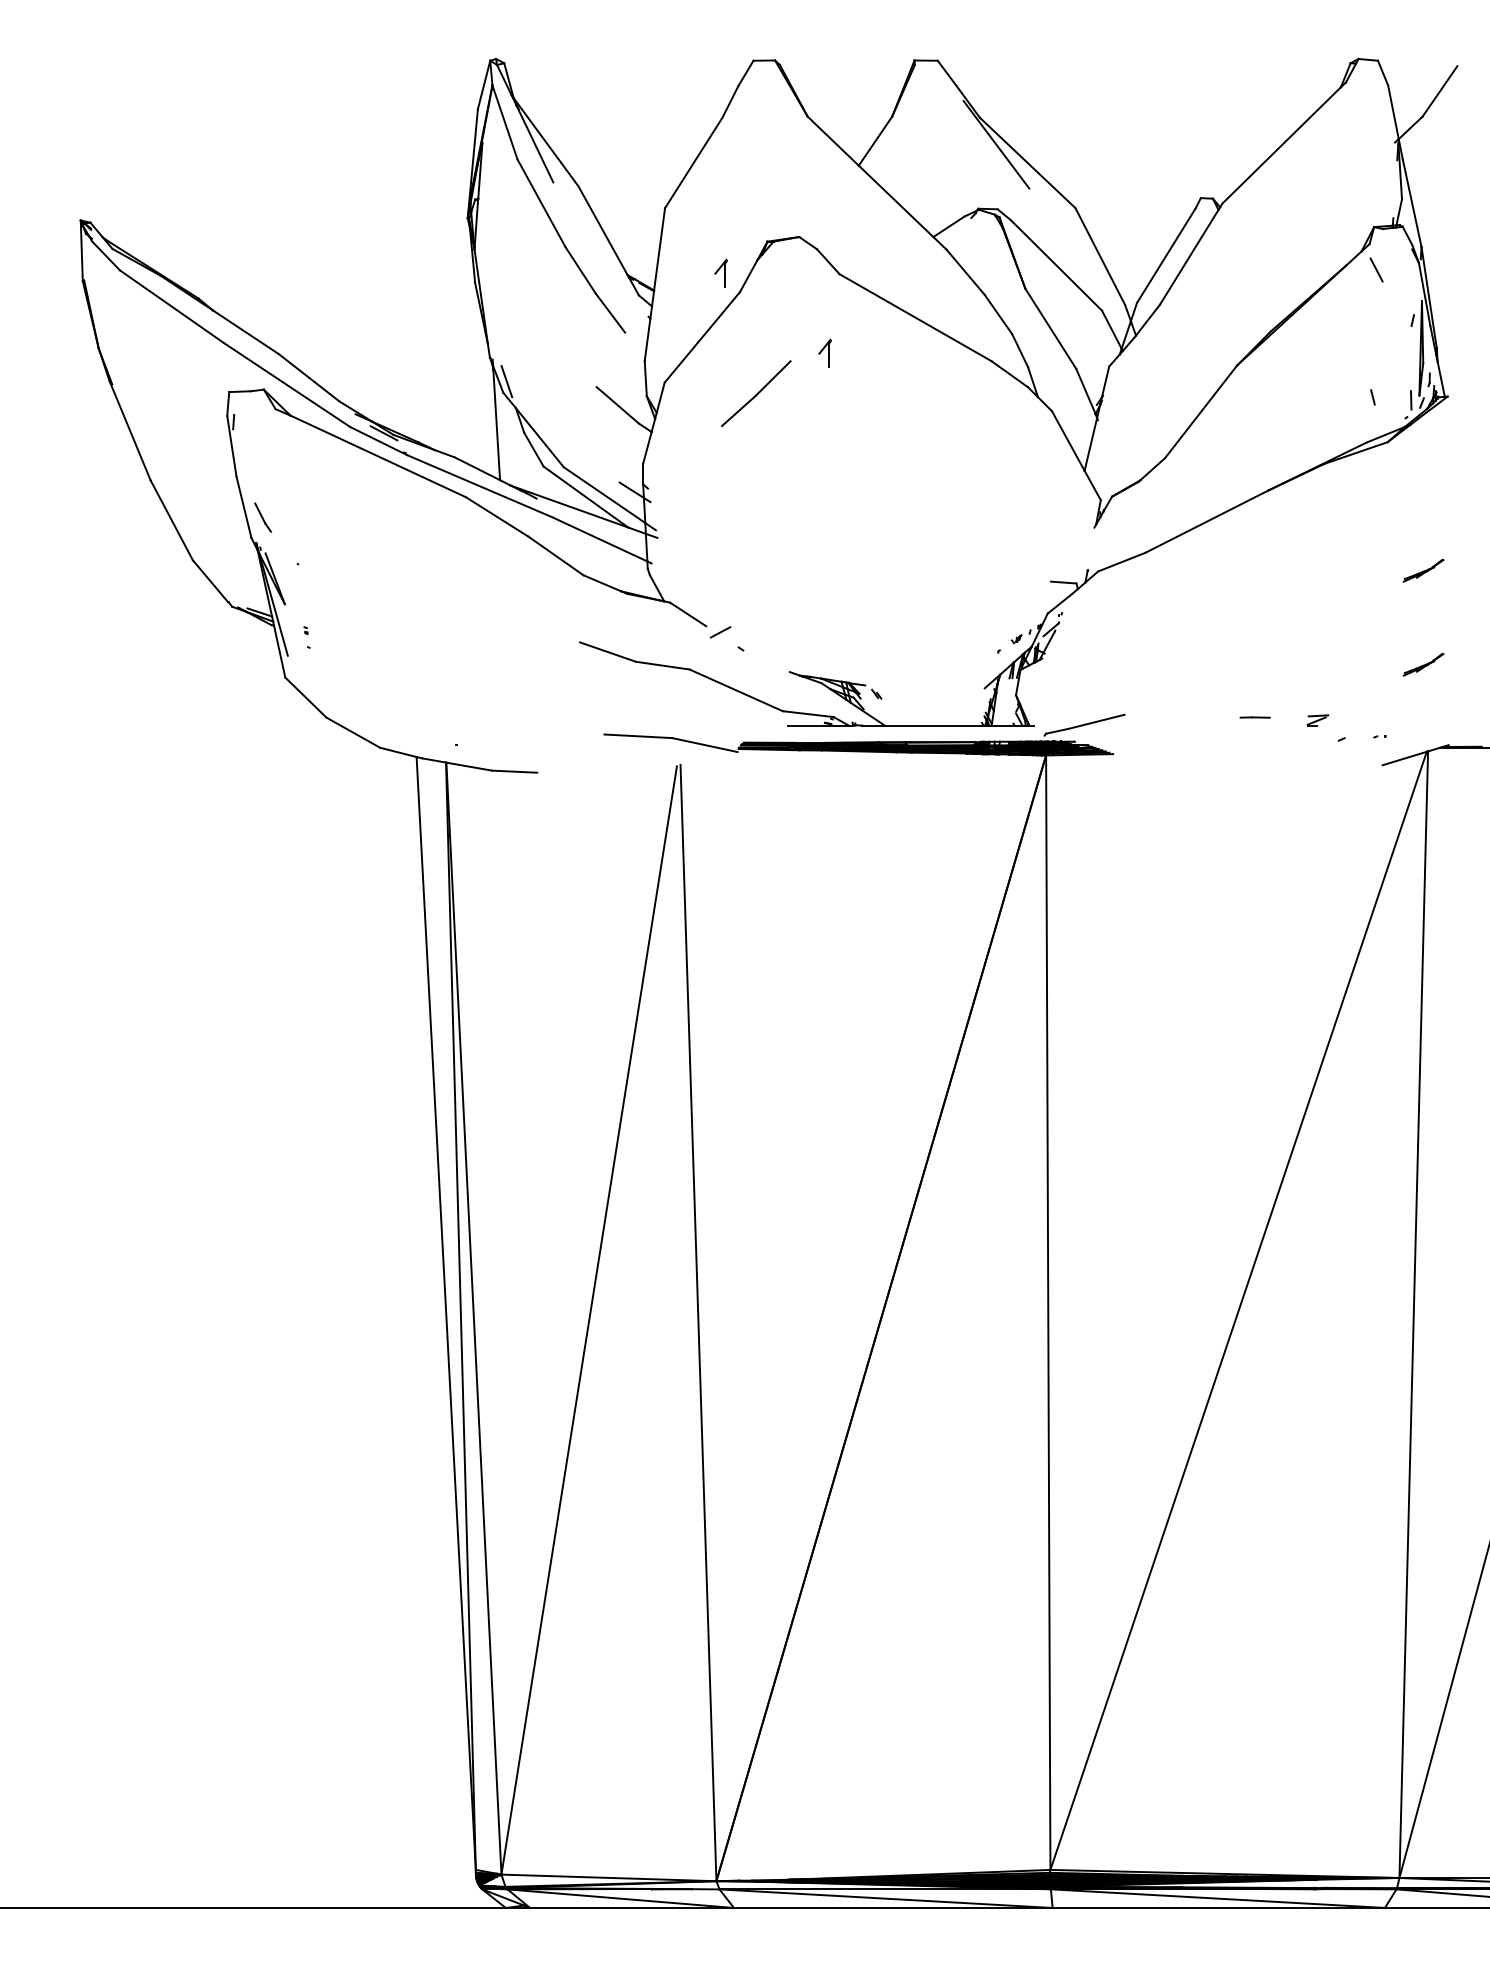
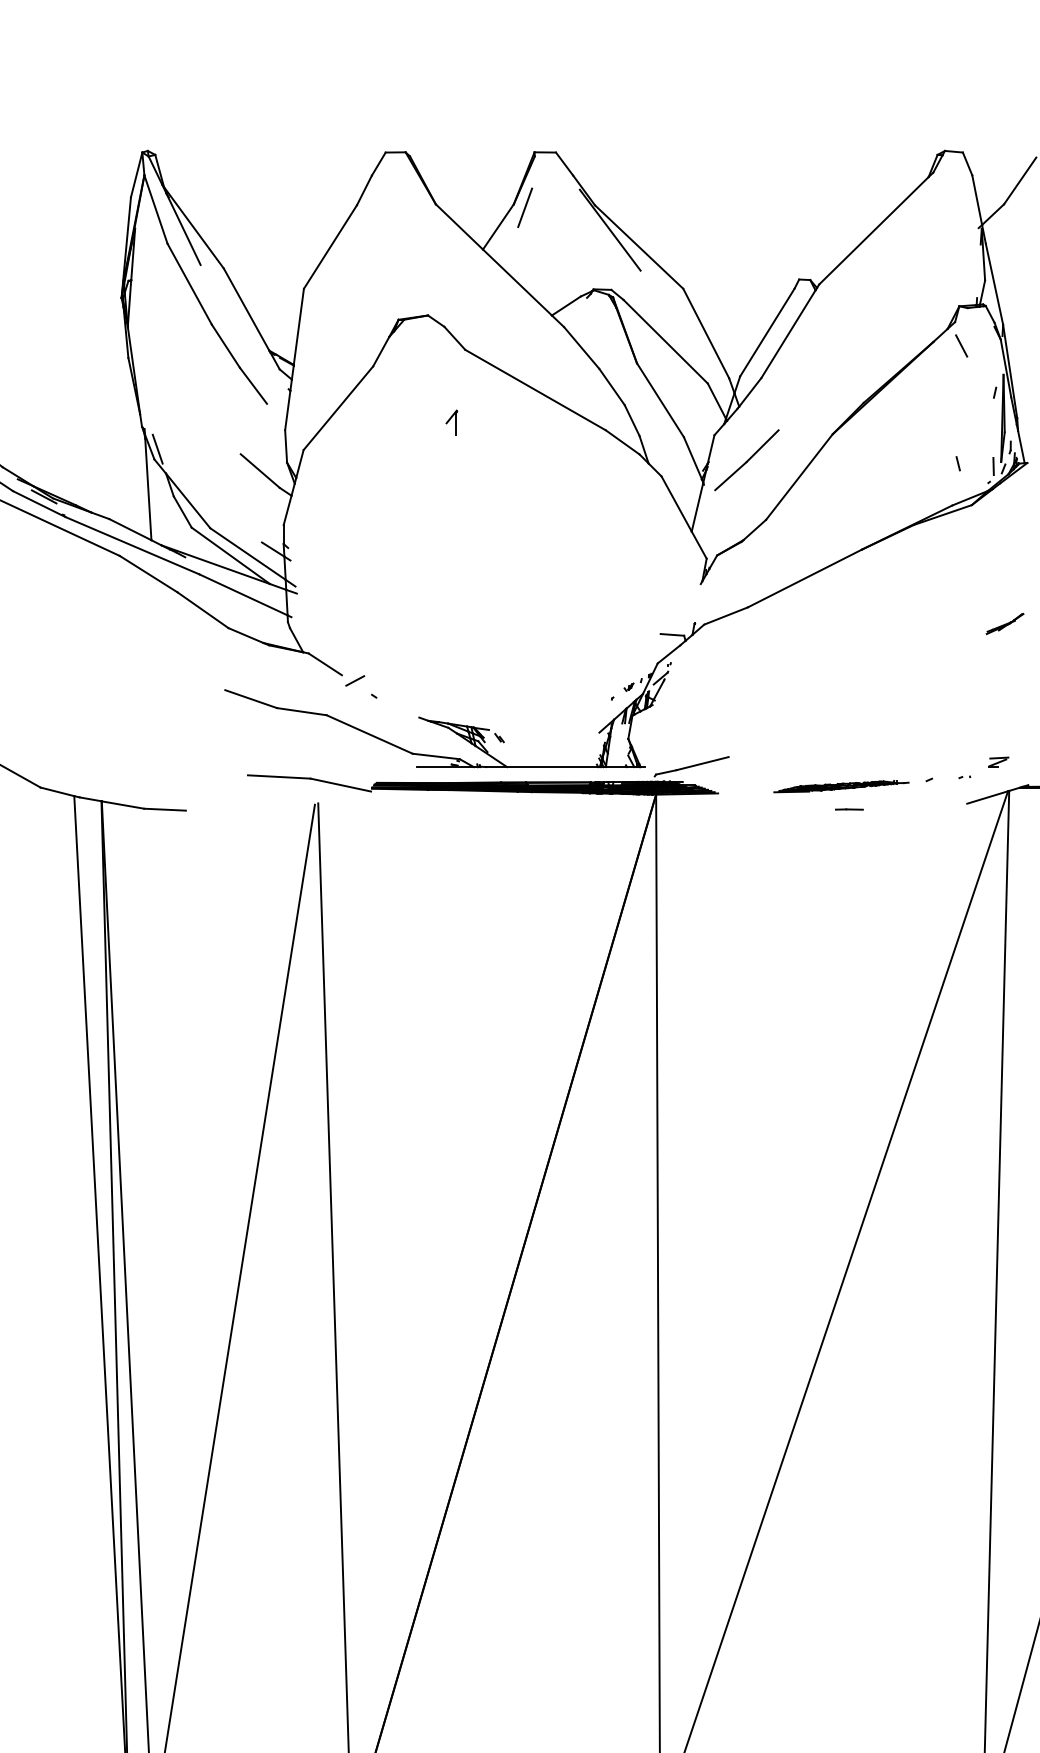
line: (903, 120) -> (524, 207), added
part: (720, 273) -> (355, 349), removed
line: (756, 393) -> (747, 460), moved
part: (1423, 664) -> (1004, 710), removed
line: (1254, 717) -> (848, 809), moved
part: (1317, 720) -> (998, 762), moved
part: (1246, 746) -> (841, 786), added

